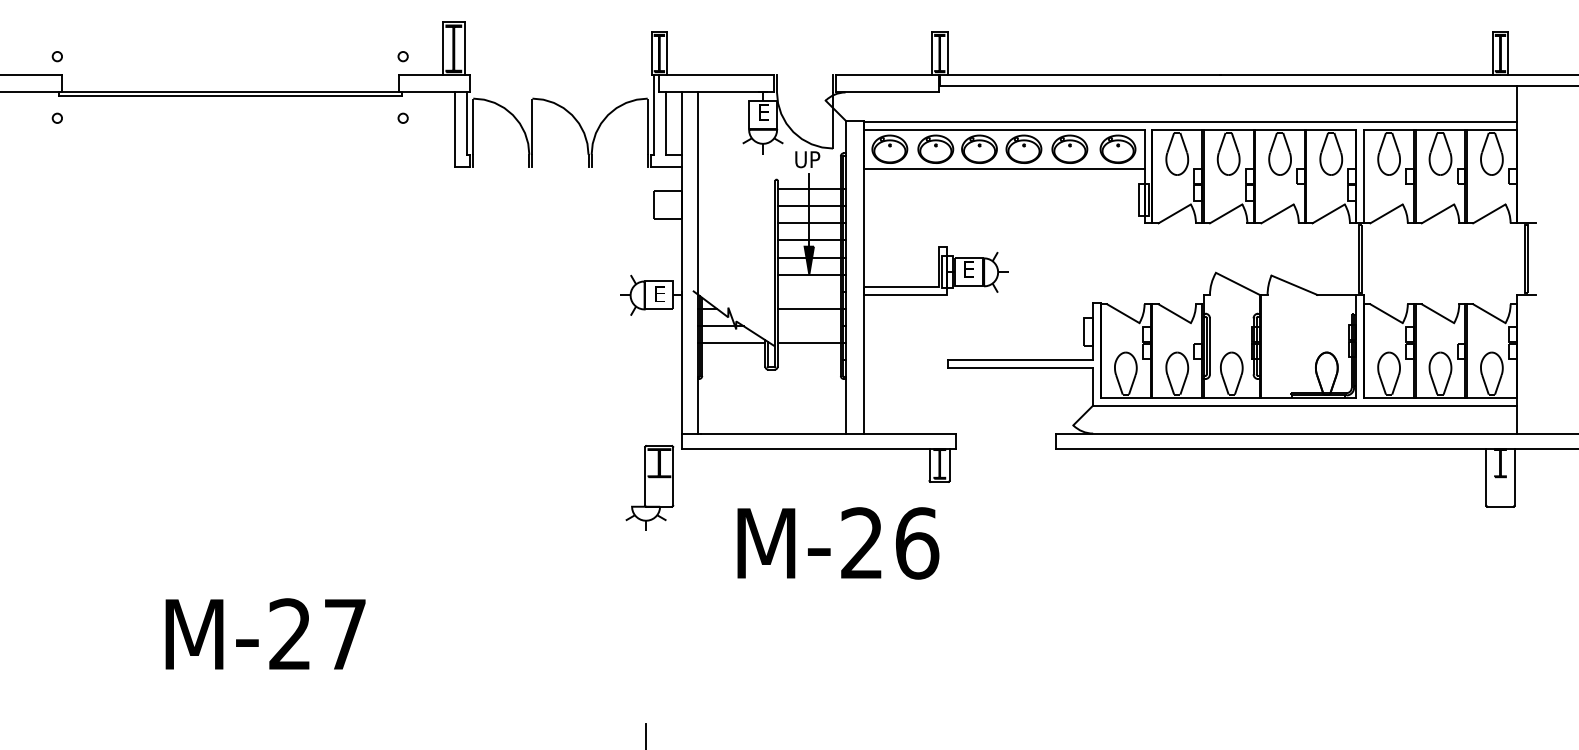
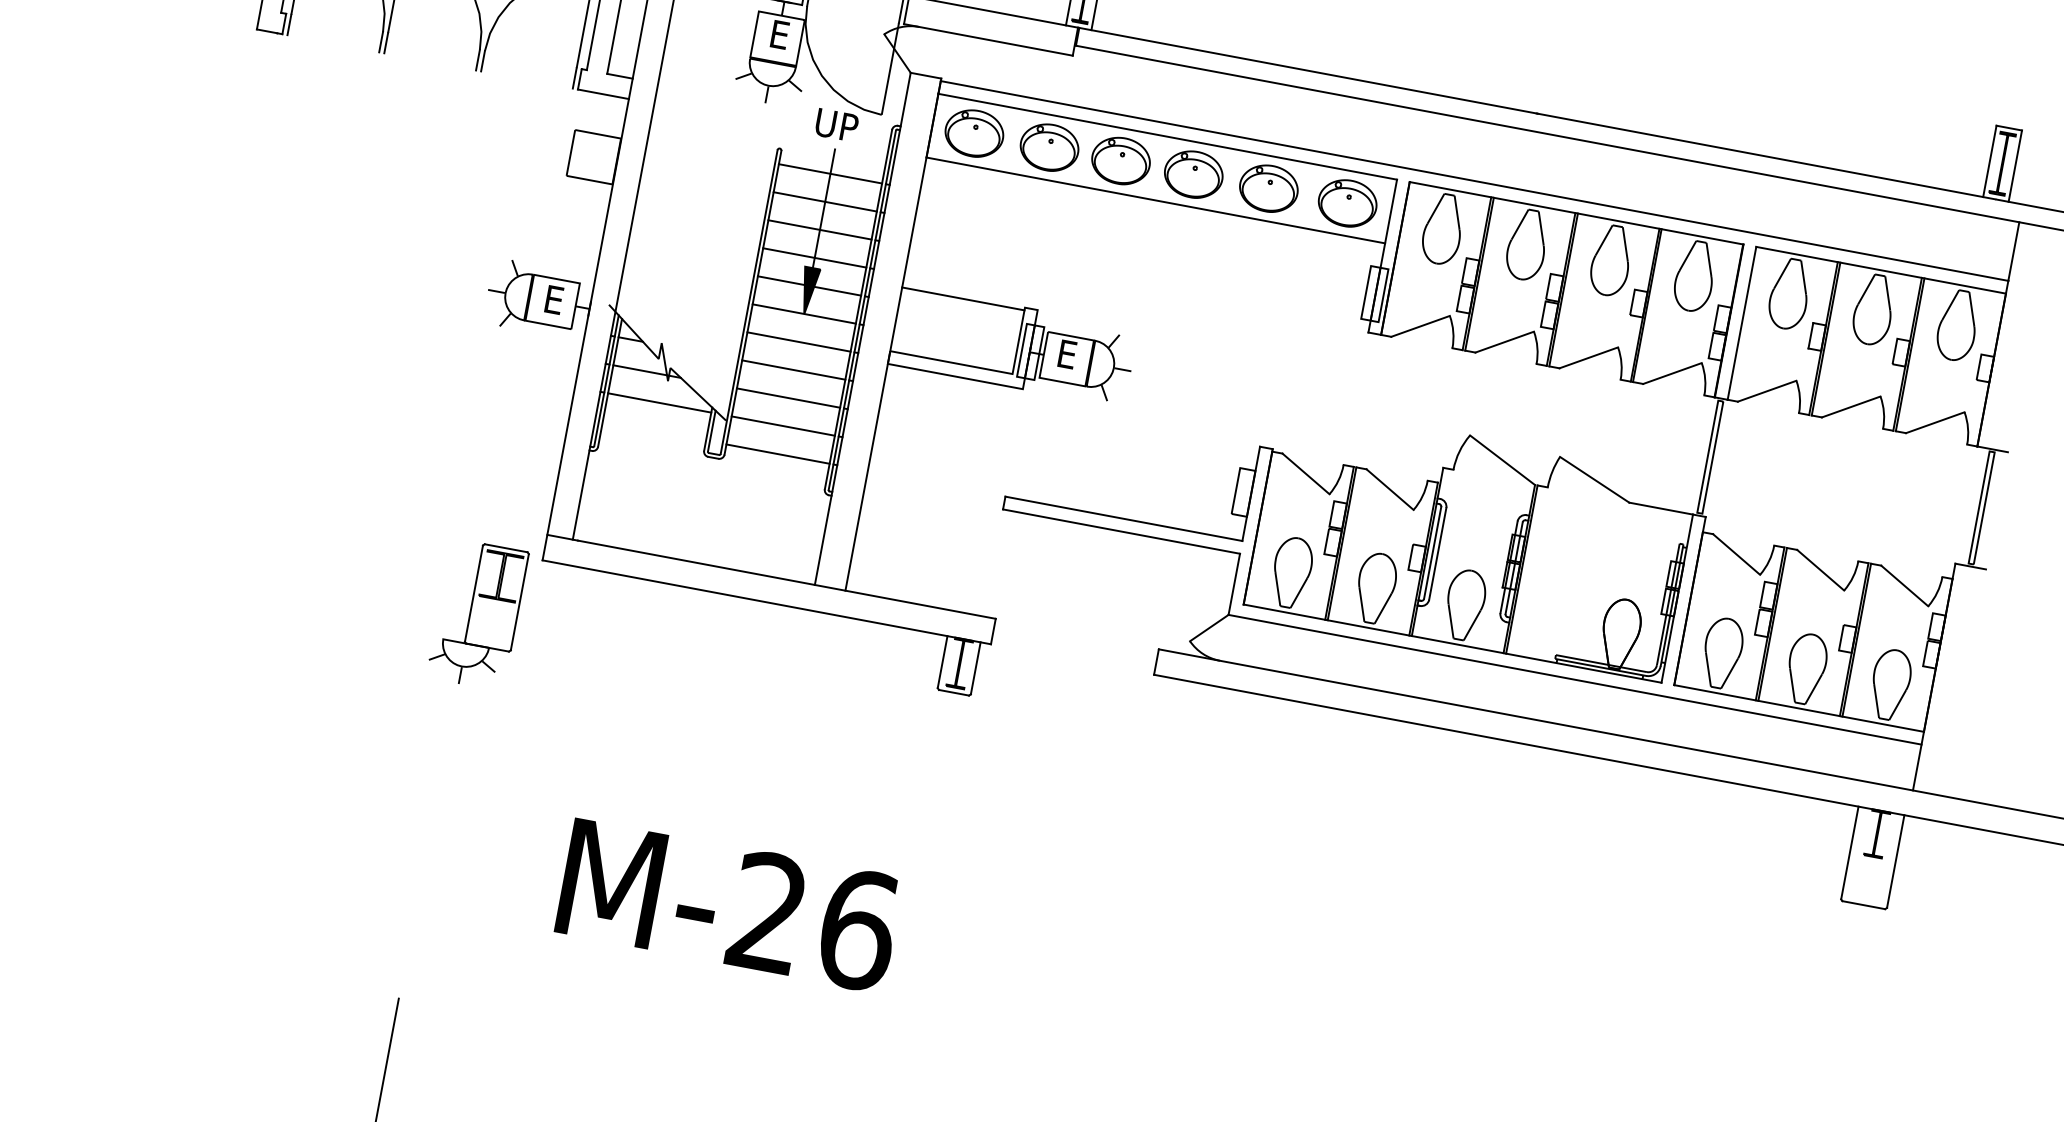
line: (901, 248) -> (963, 299), added
line: (808, 291) -> (797, 341), added
line: (808, 326) -> (787, 398), added
line: (808, 360) -> (776, 454), added
text: (838, 543) -> (729, 905), moved

